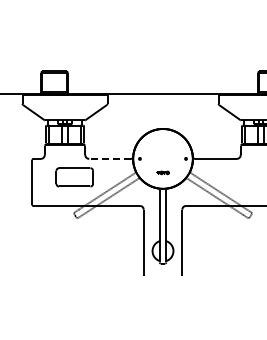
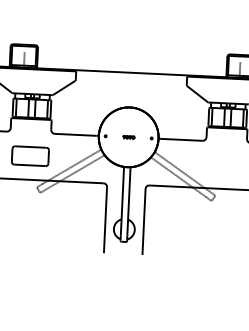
line: (109, 158) -> (75, 134), dashed -> solid
part: (162, 172) -> (128, 136), moved
part: (74, 177) -> (30, 156), moved

